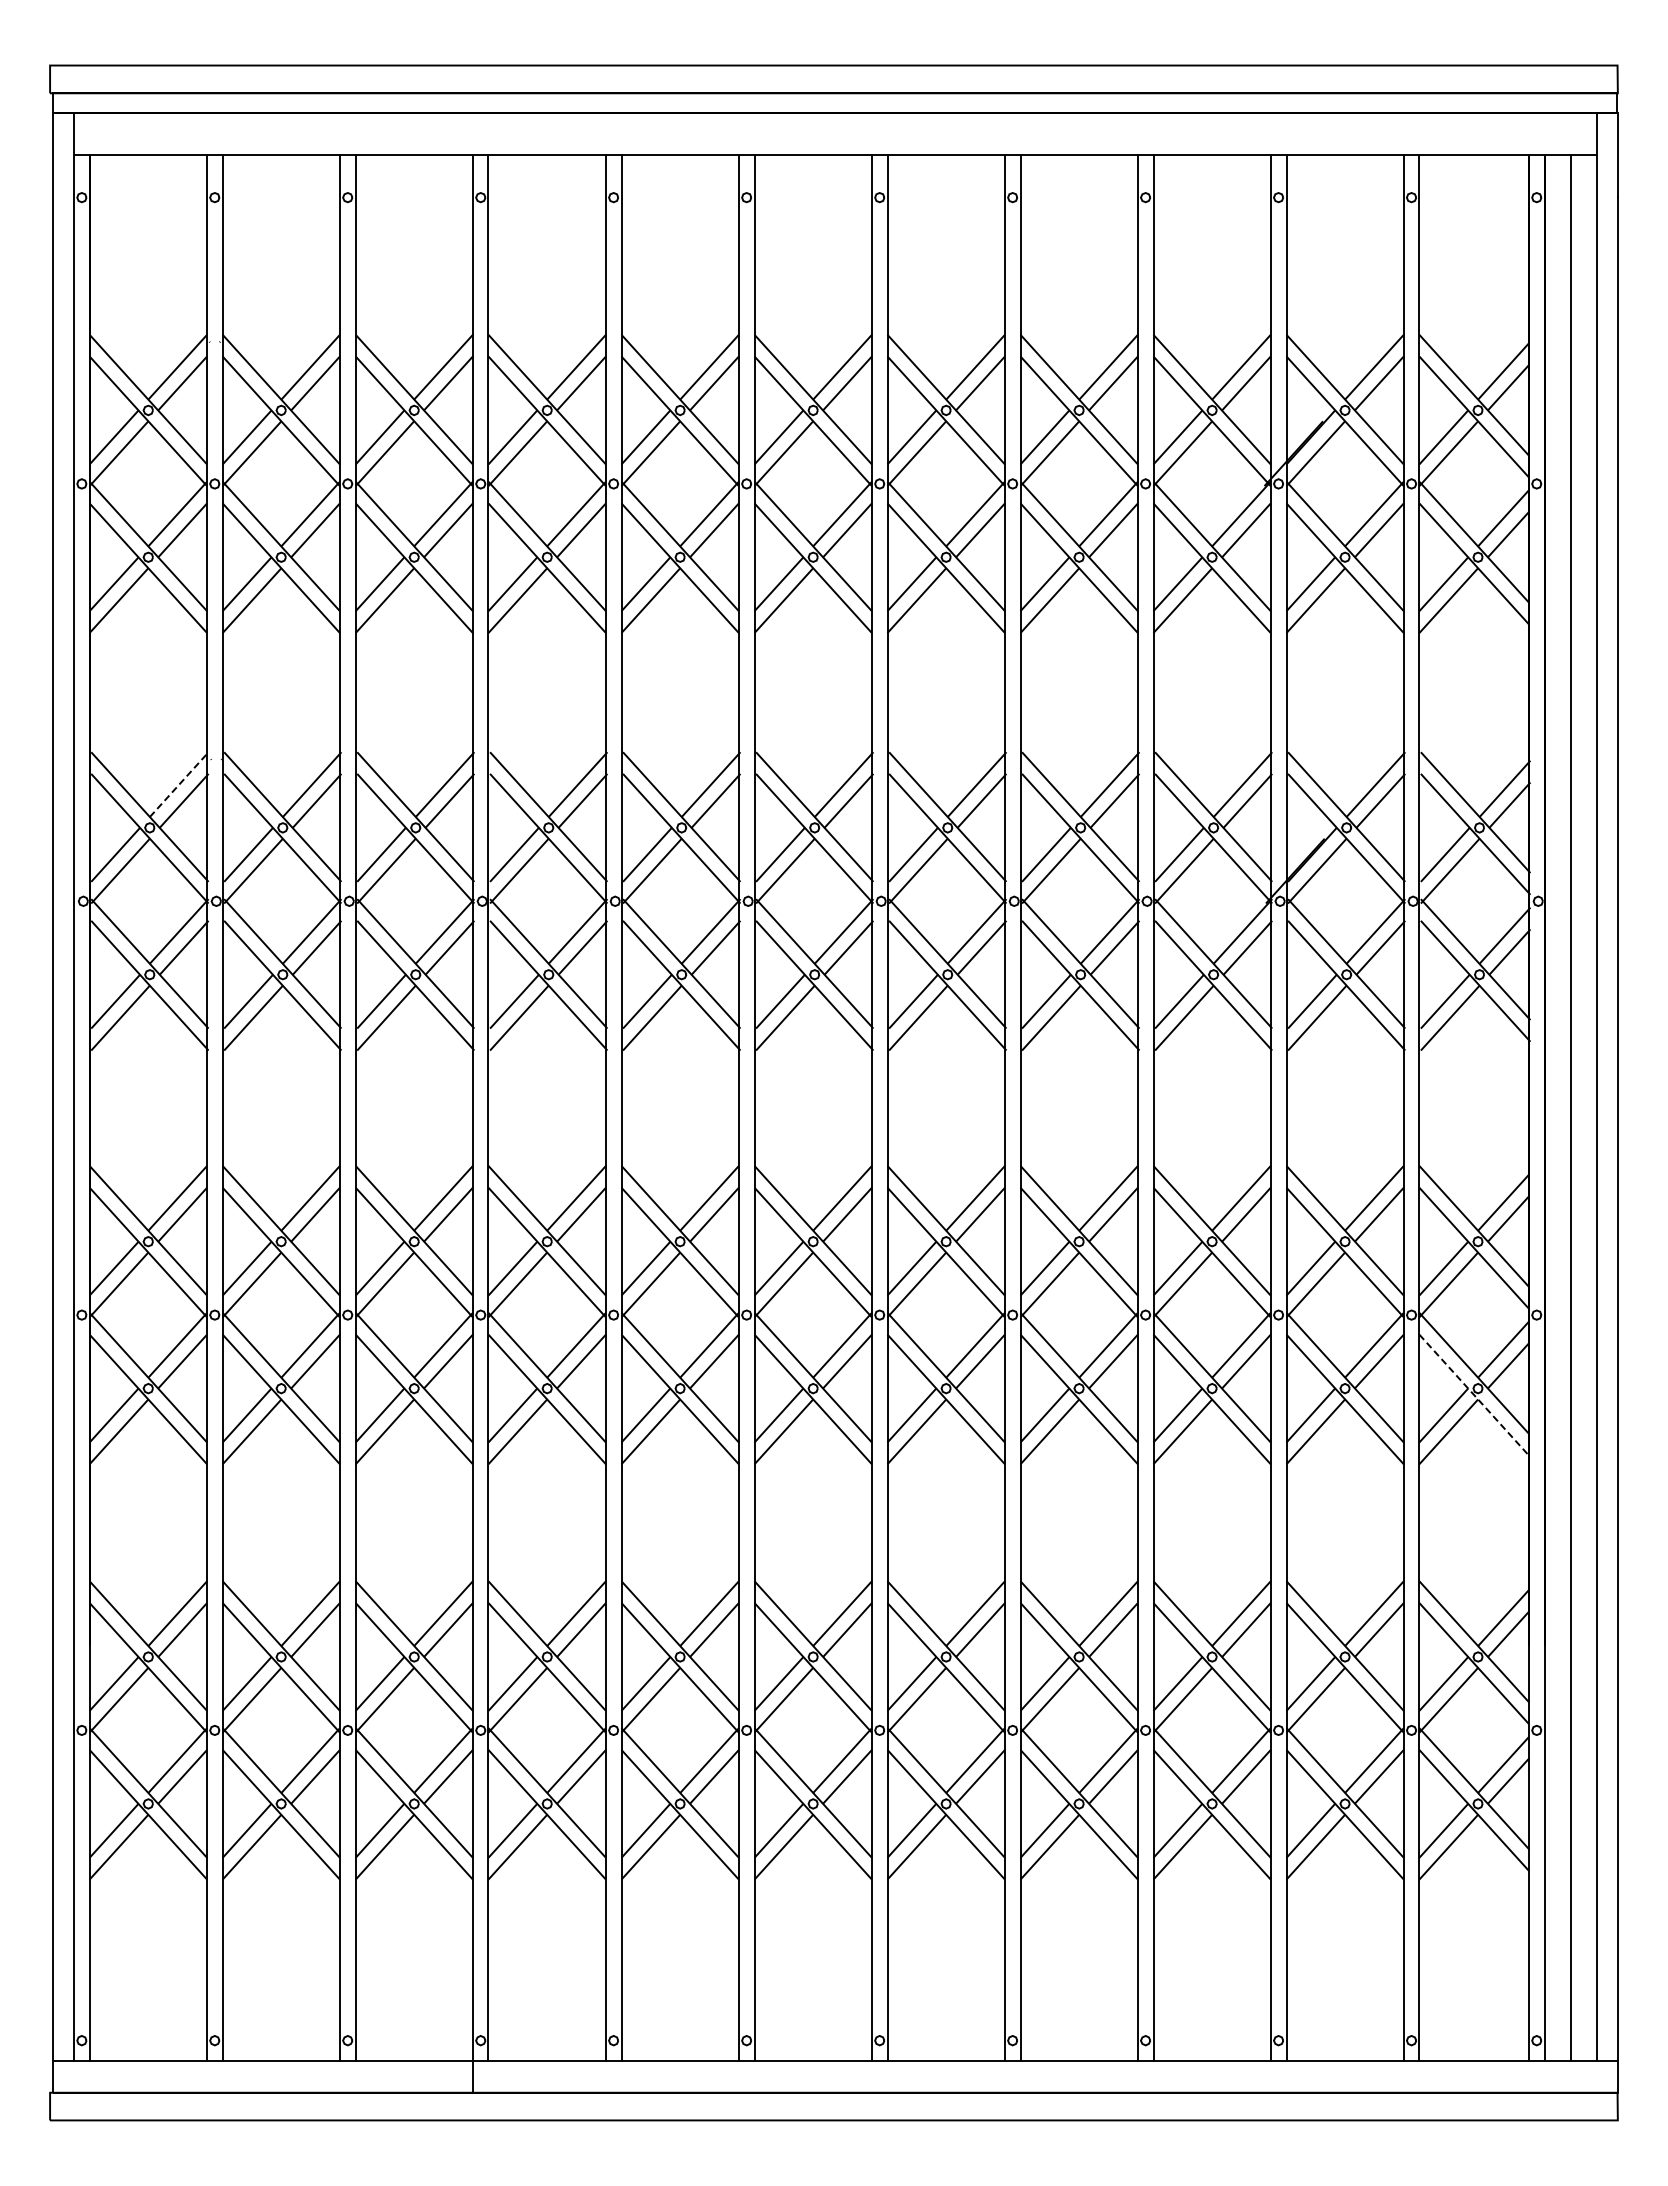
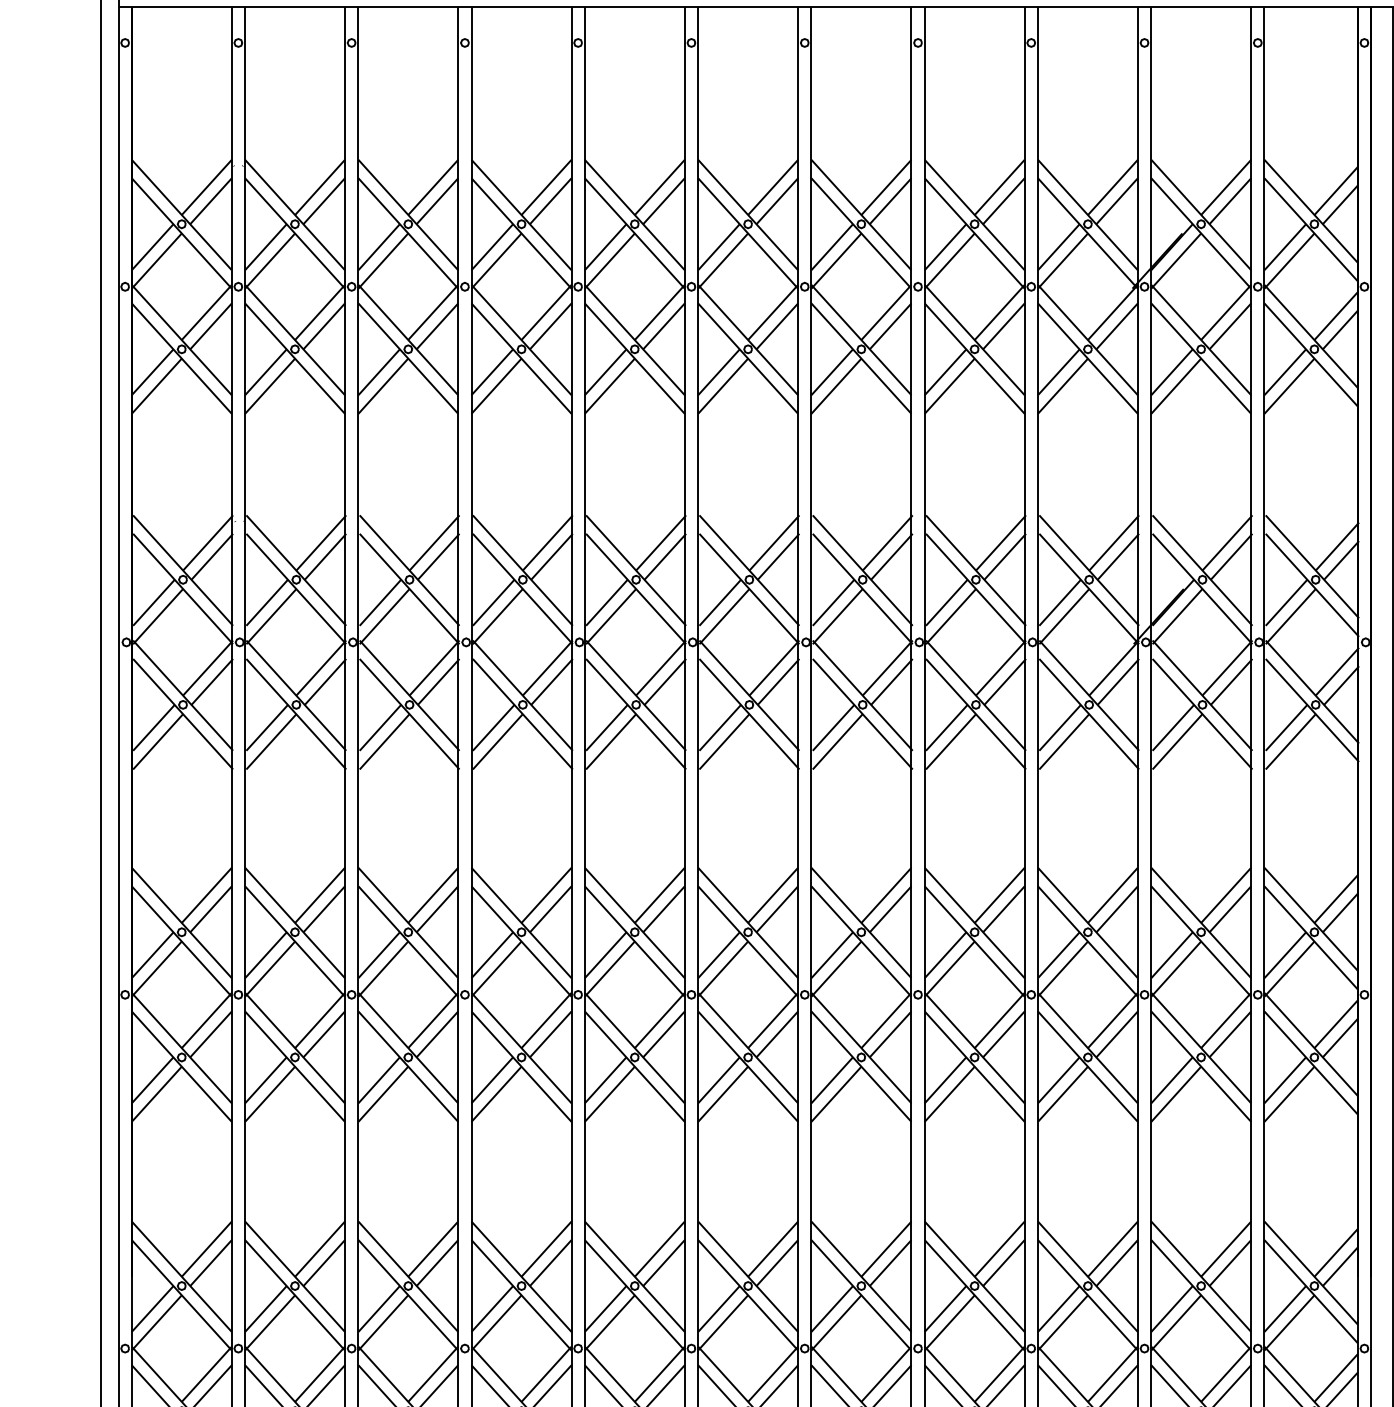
line: (179, 784) -> (208, 542), dashed -> solid
line: (1474, 1395) -> (1311, 1063), dashed -> solid

